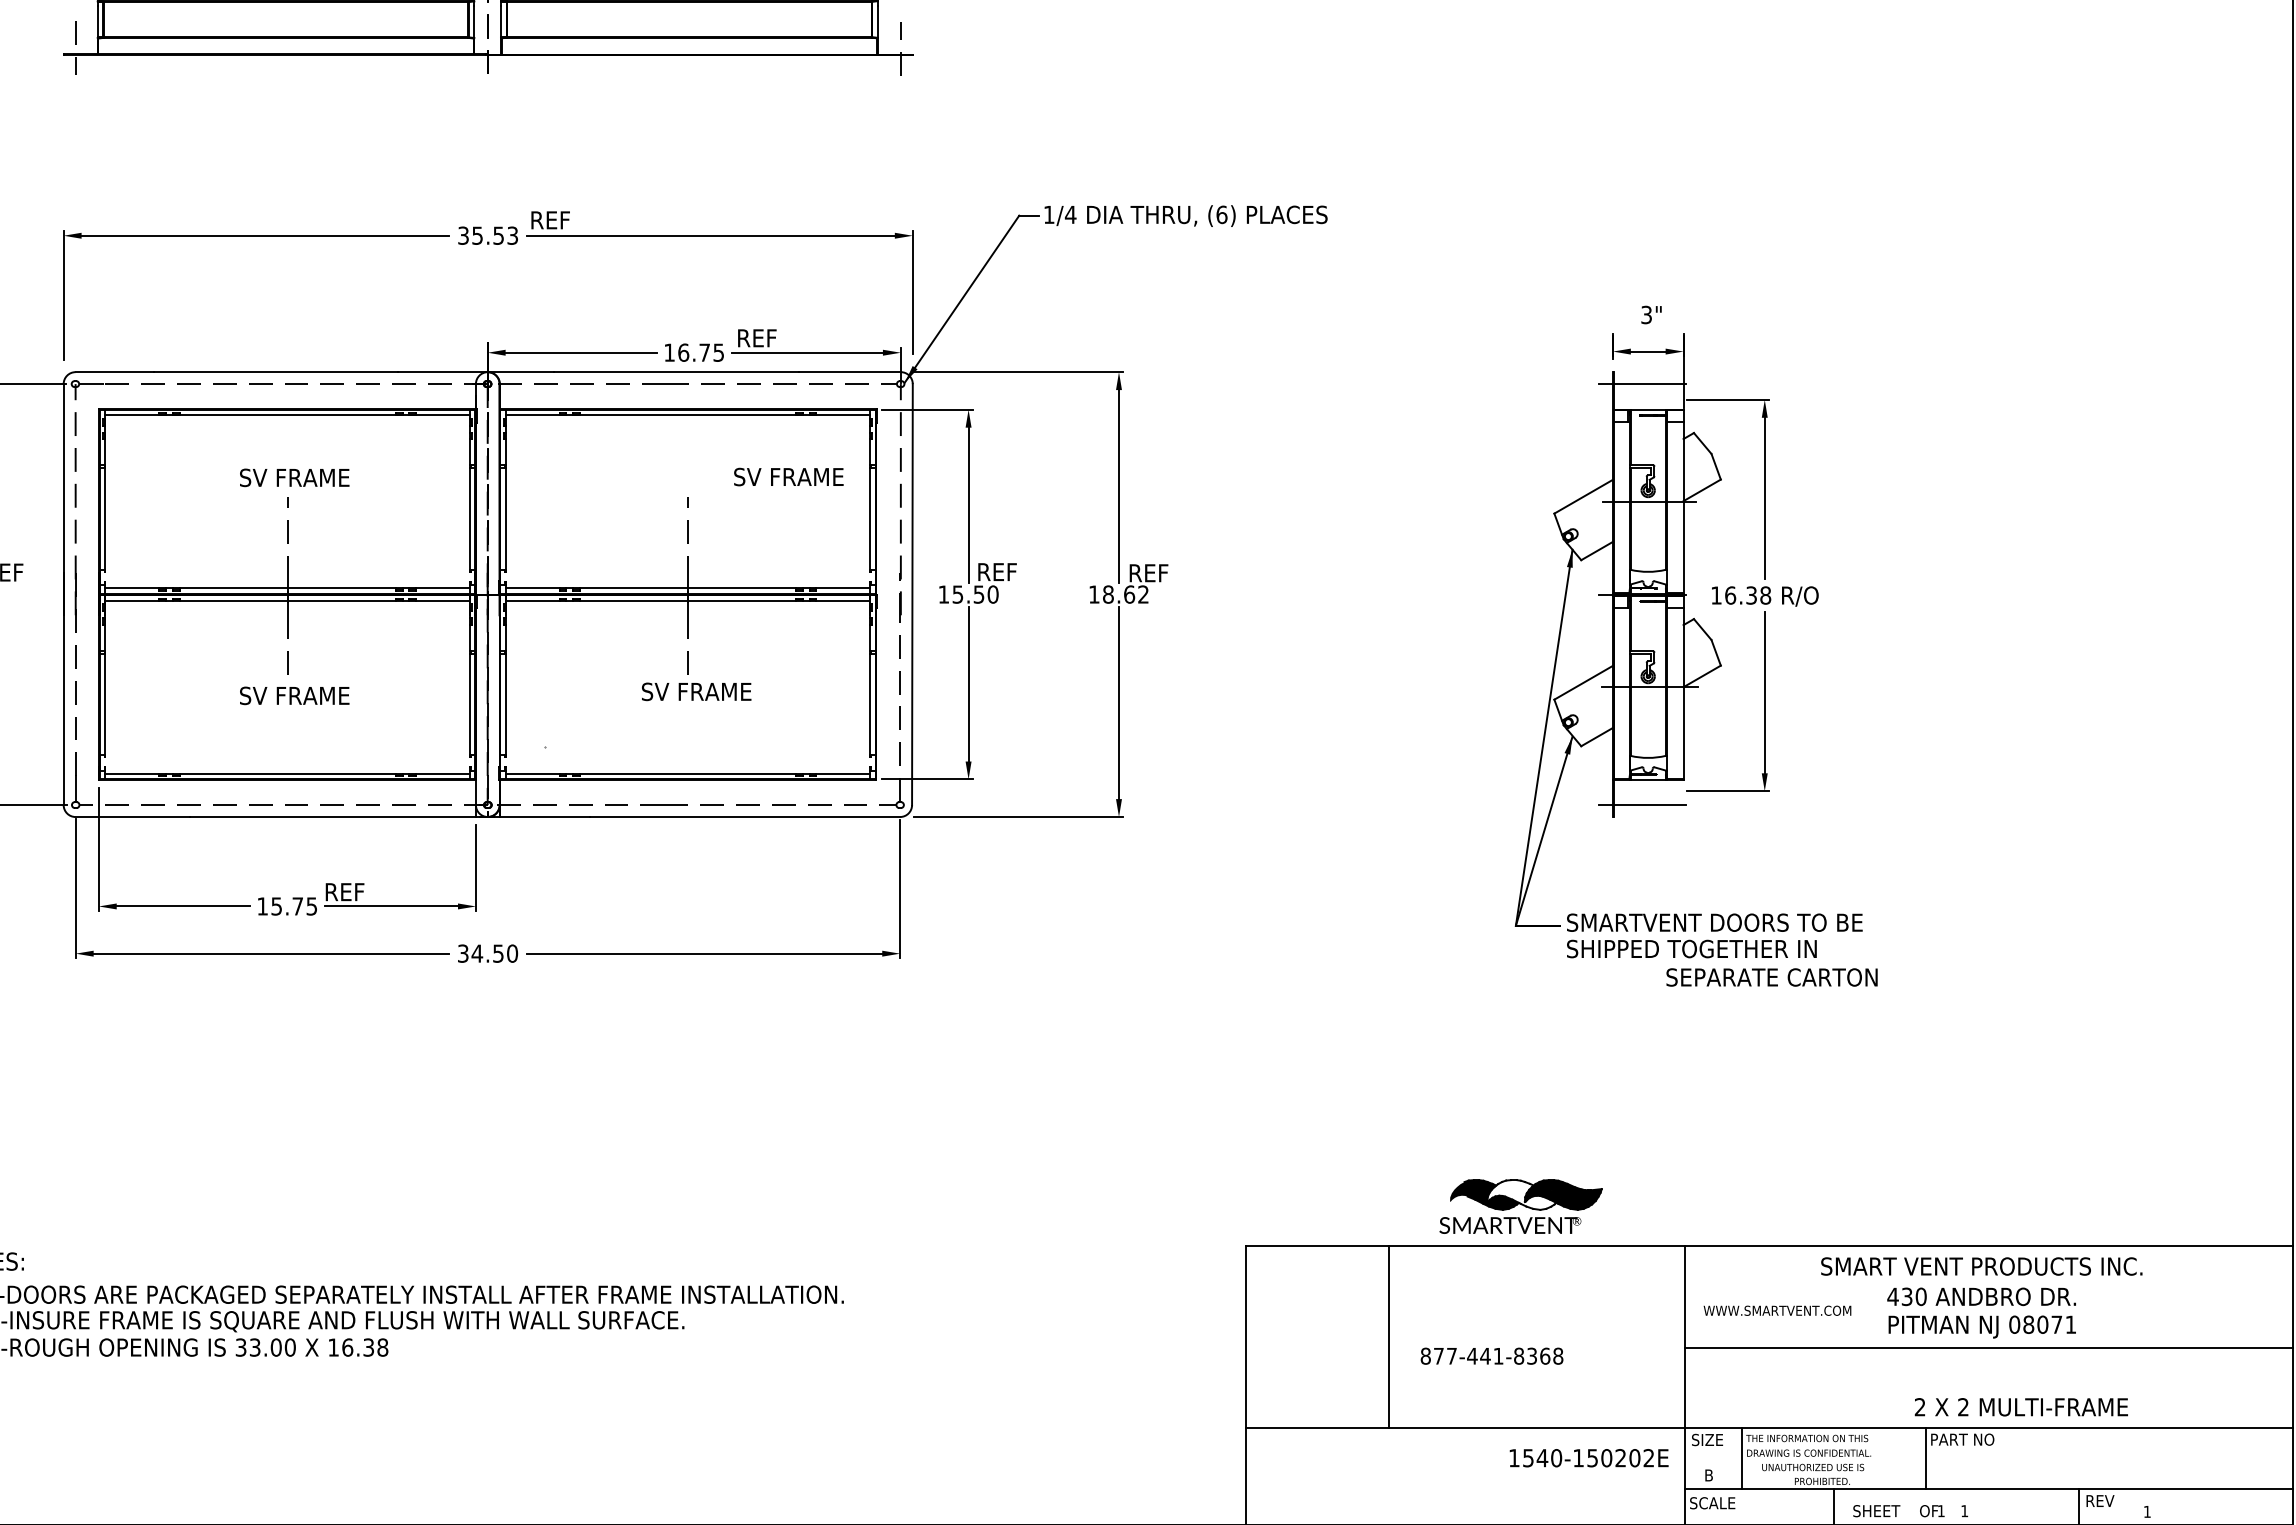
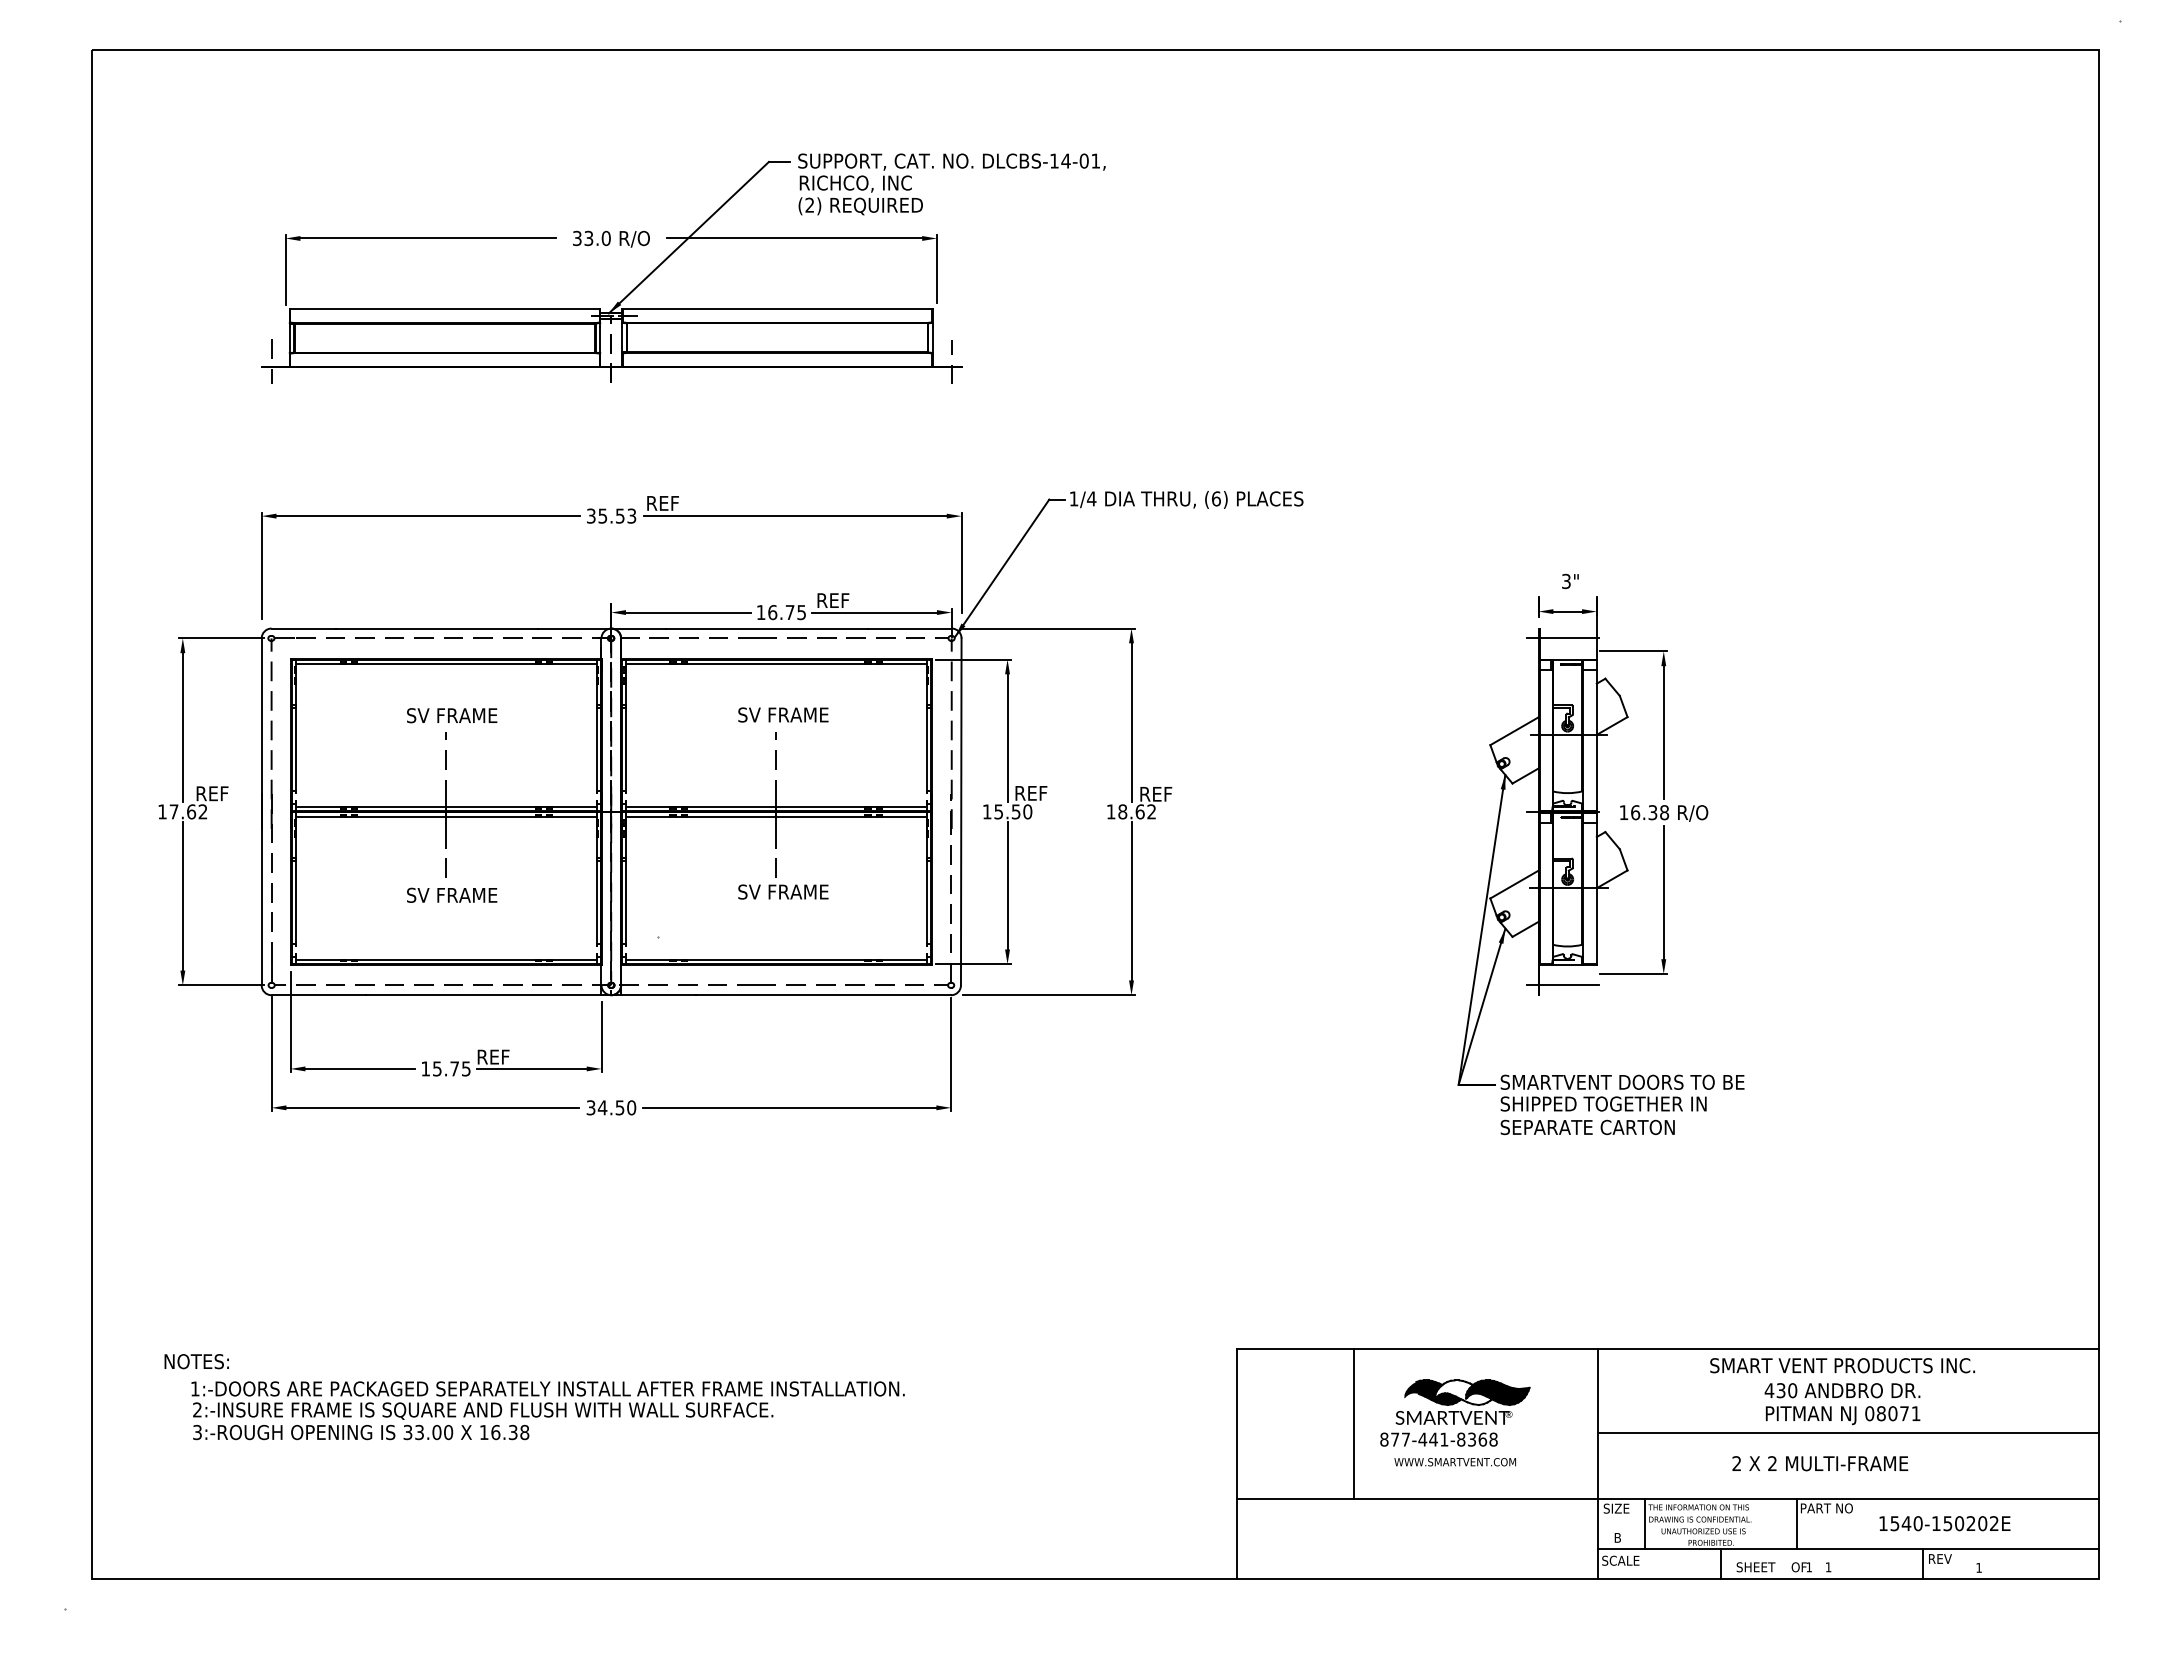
text: (788, 476) -> (783, 714), moved
text: (1771, 977) -> (1587, 1127), moved
part: (1520, 1205) -> (1462, 1401), moved
text: (1776, 1311) -> (1454, 1462), moved
text: (2021, 1407) -> (1820, 1463), moved
text: (1588, 1457) -> (1944, 1523), moved

